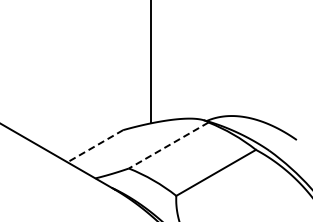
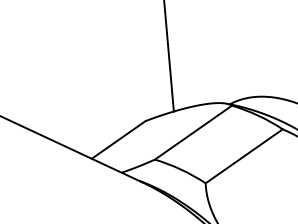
line: (168, 145) -> (193, 132), dashed -> solid
line: (94, 146) -> (117, 140), dashed -> solid

